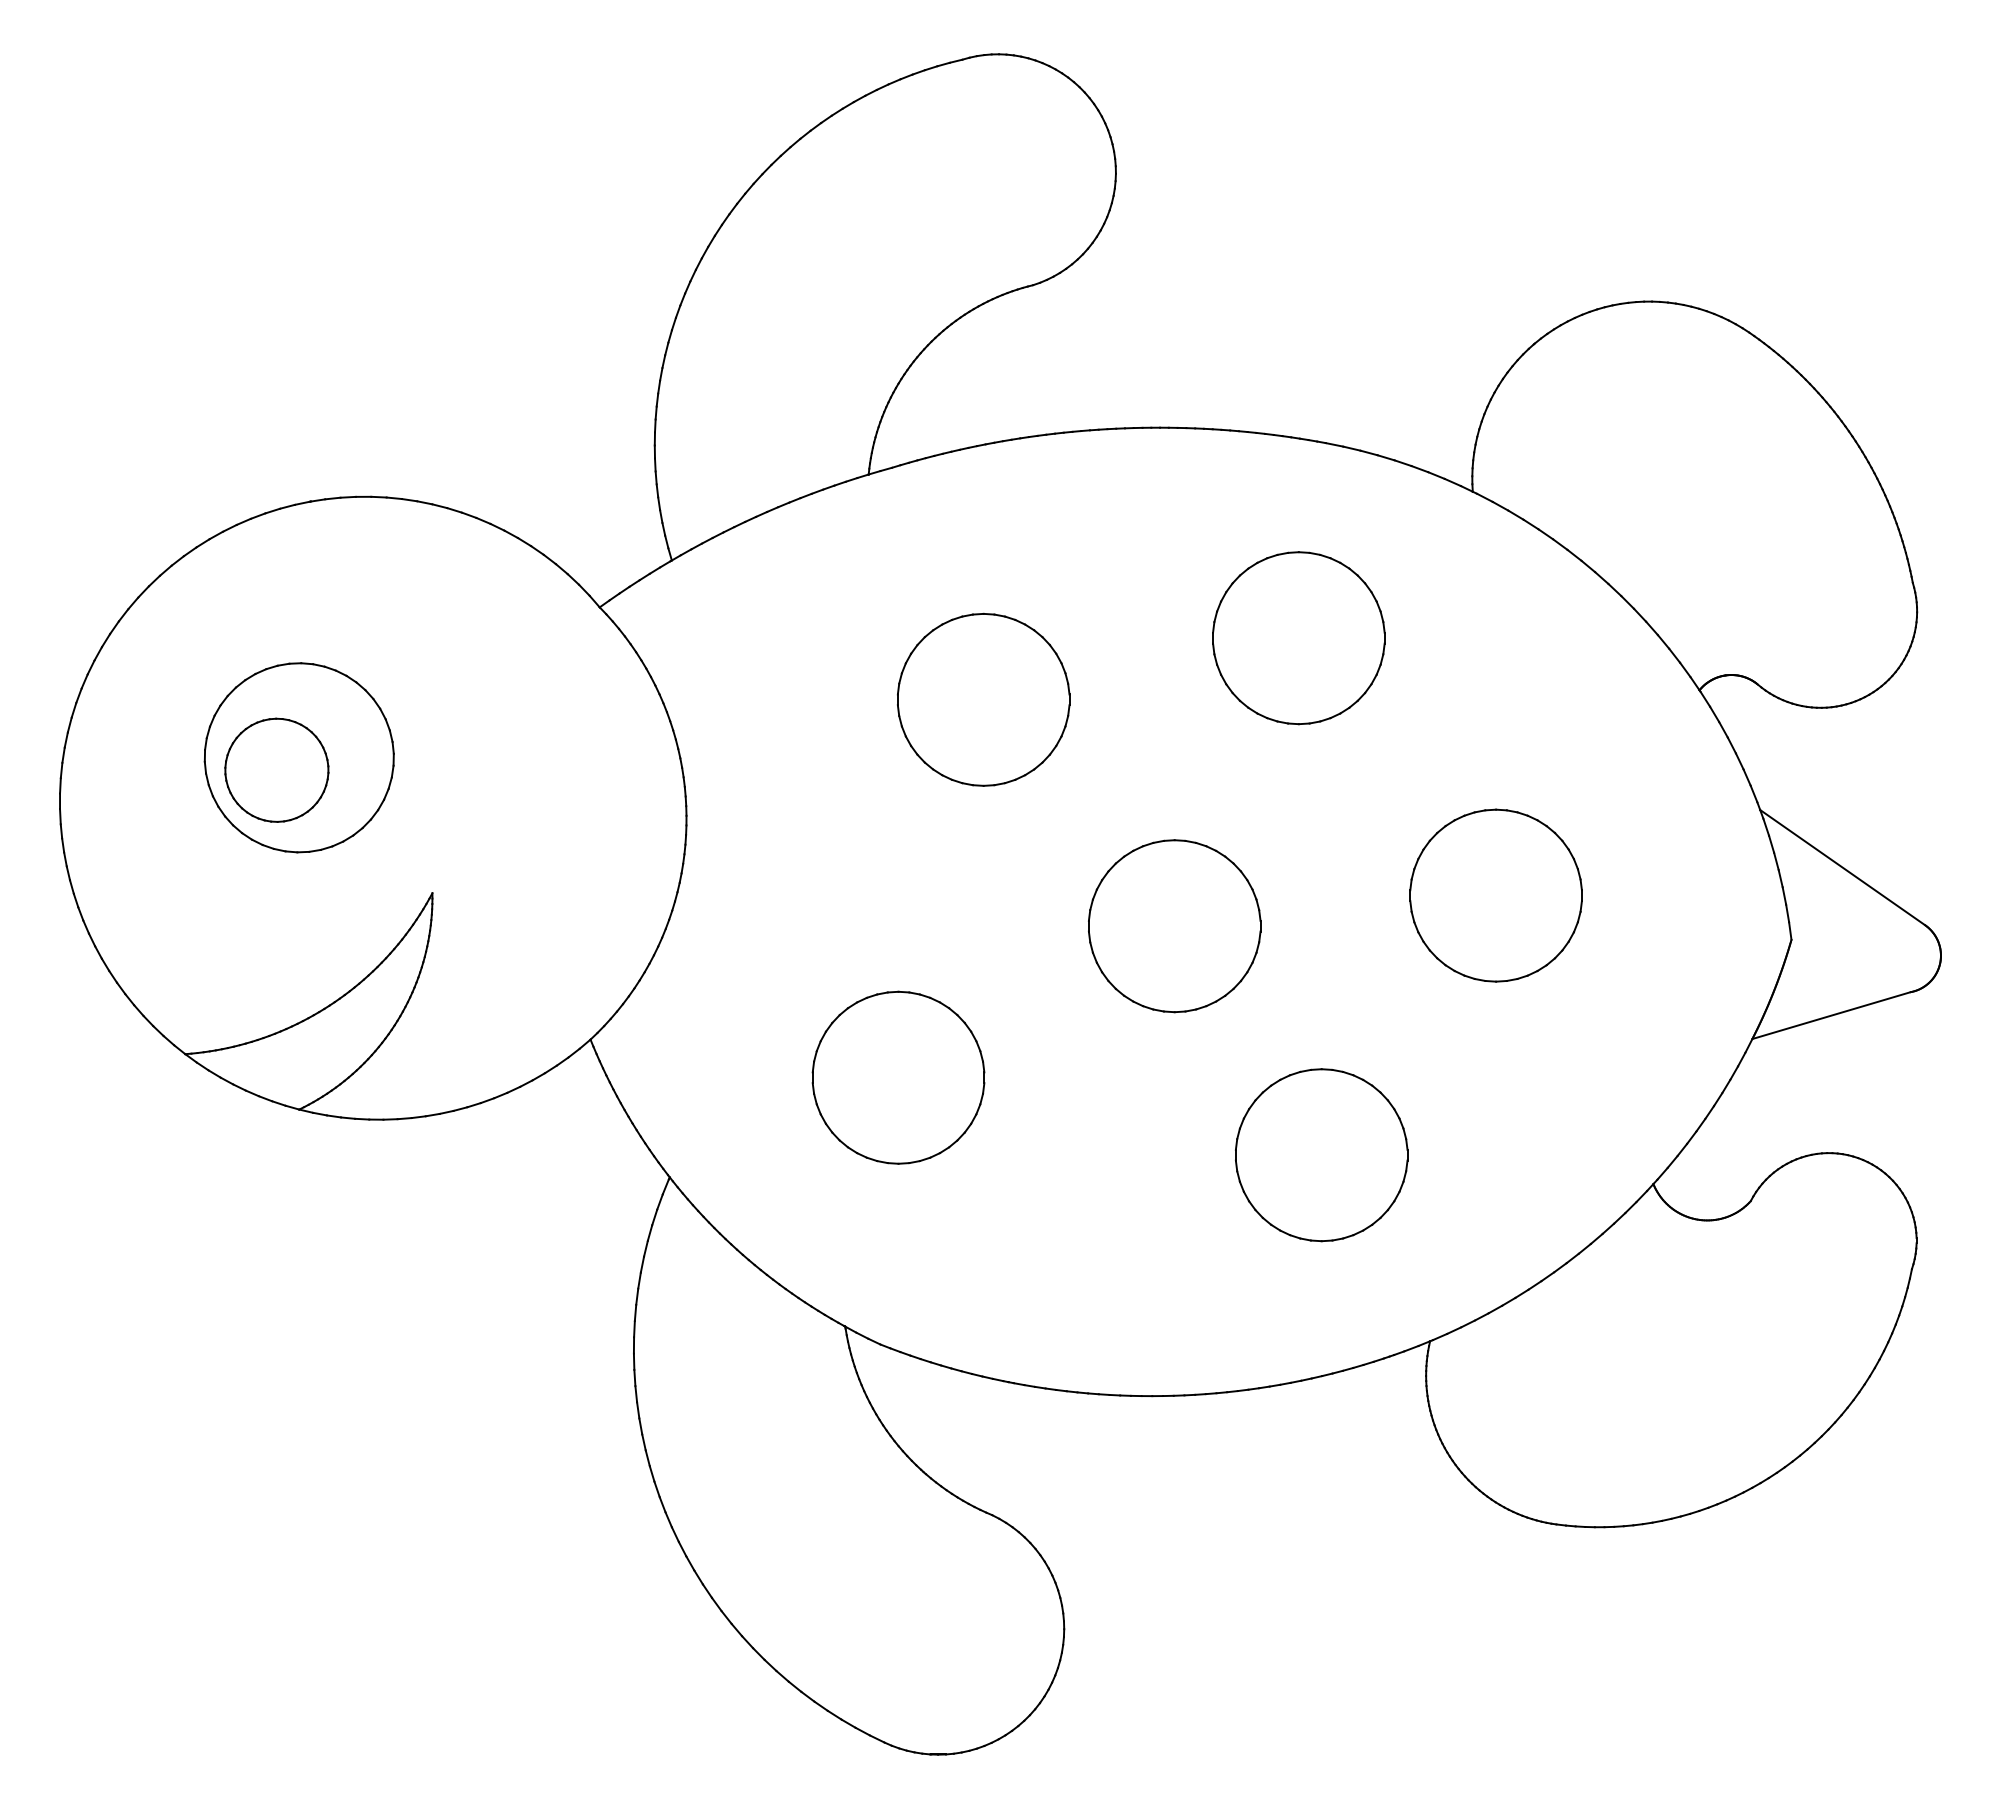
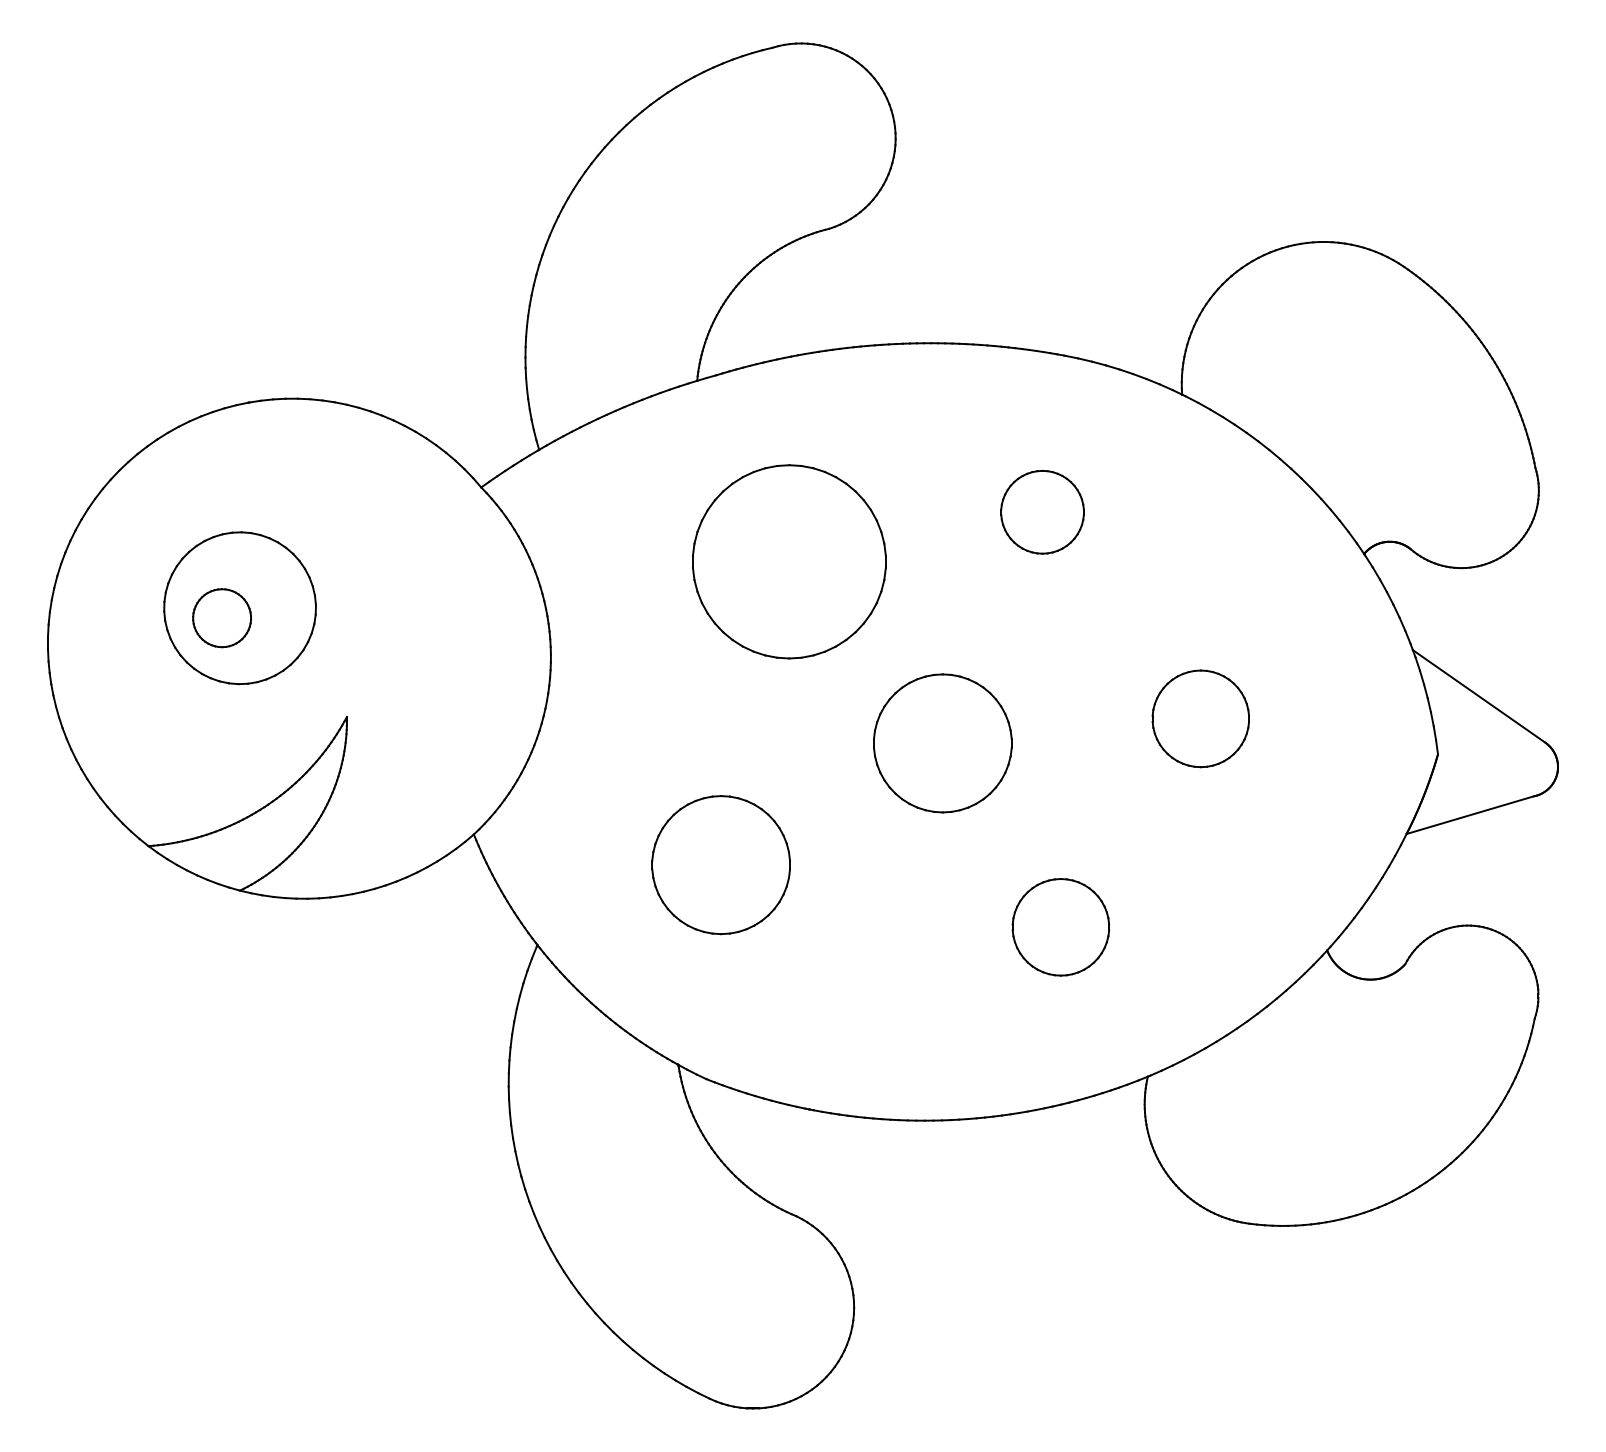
part: (1298, 638) -> (1042, 512), size x0.6
part: (983, 699) -> (789, 561), size x1.4
part: (276, 769) -> (221, 617), size x0.7
part: (1495, 895) -> (1200, 718), size x0.7
part: (1321, 1155) -> (1060, 927), size x0.7

